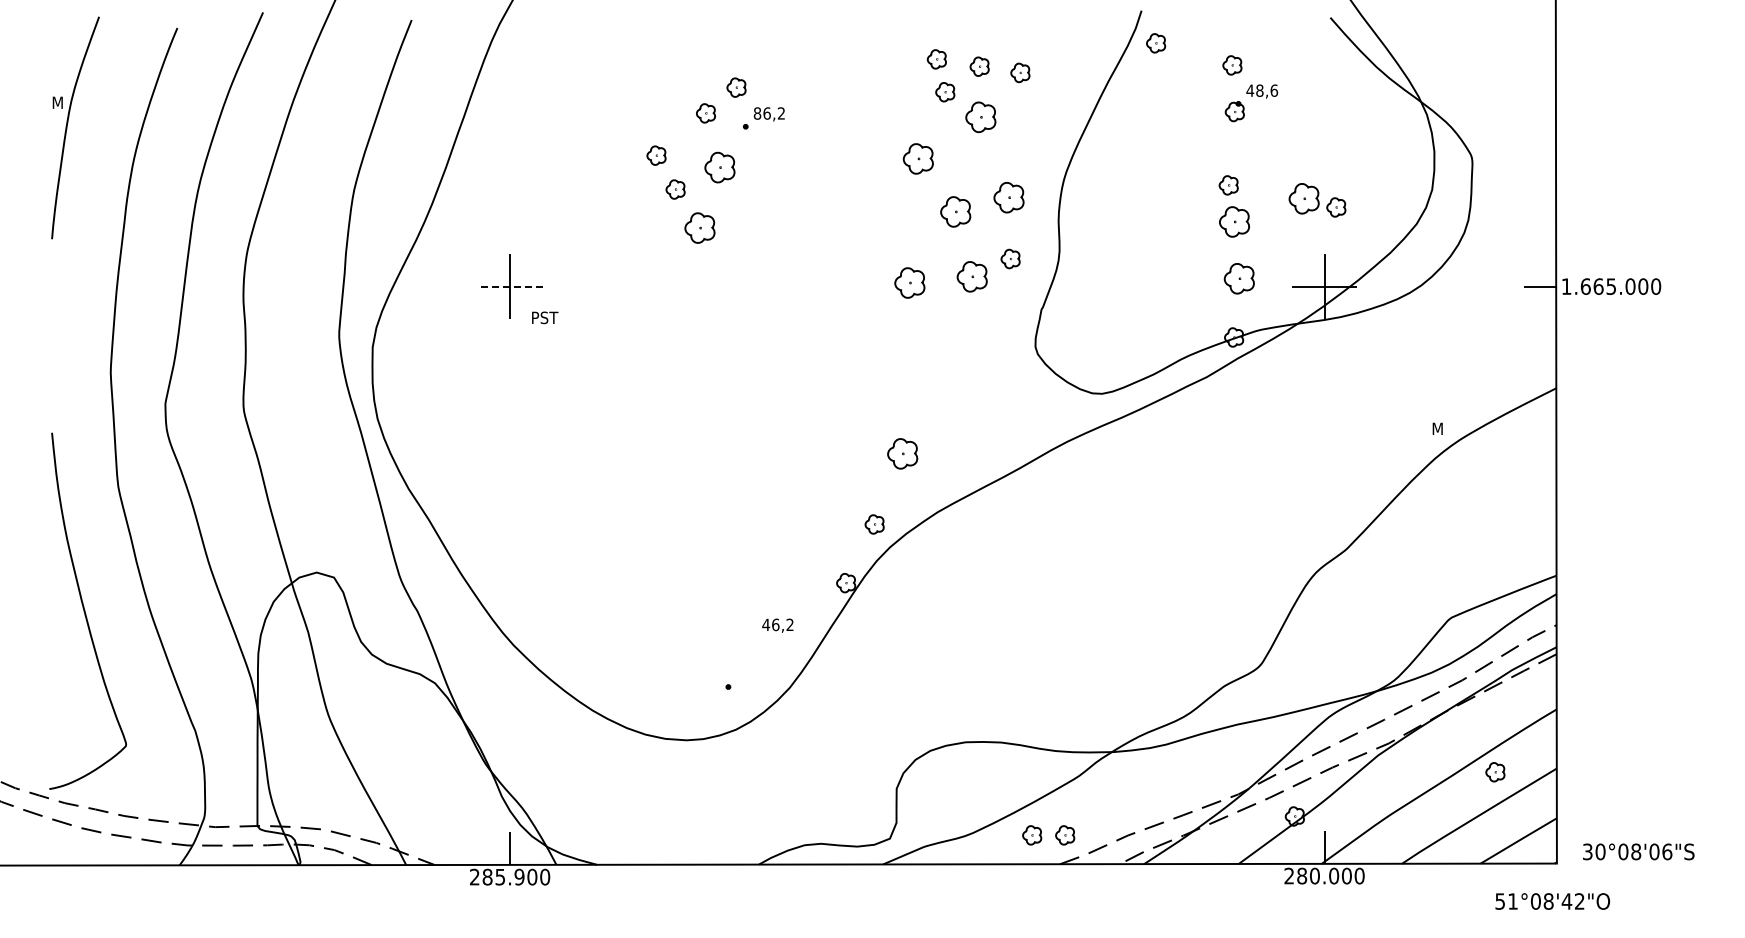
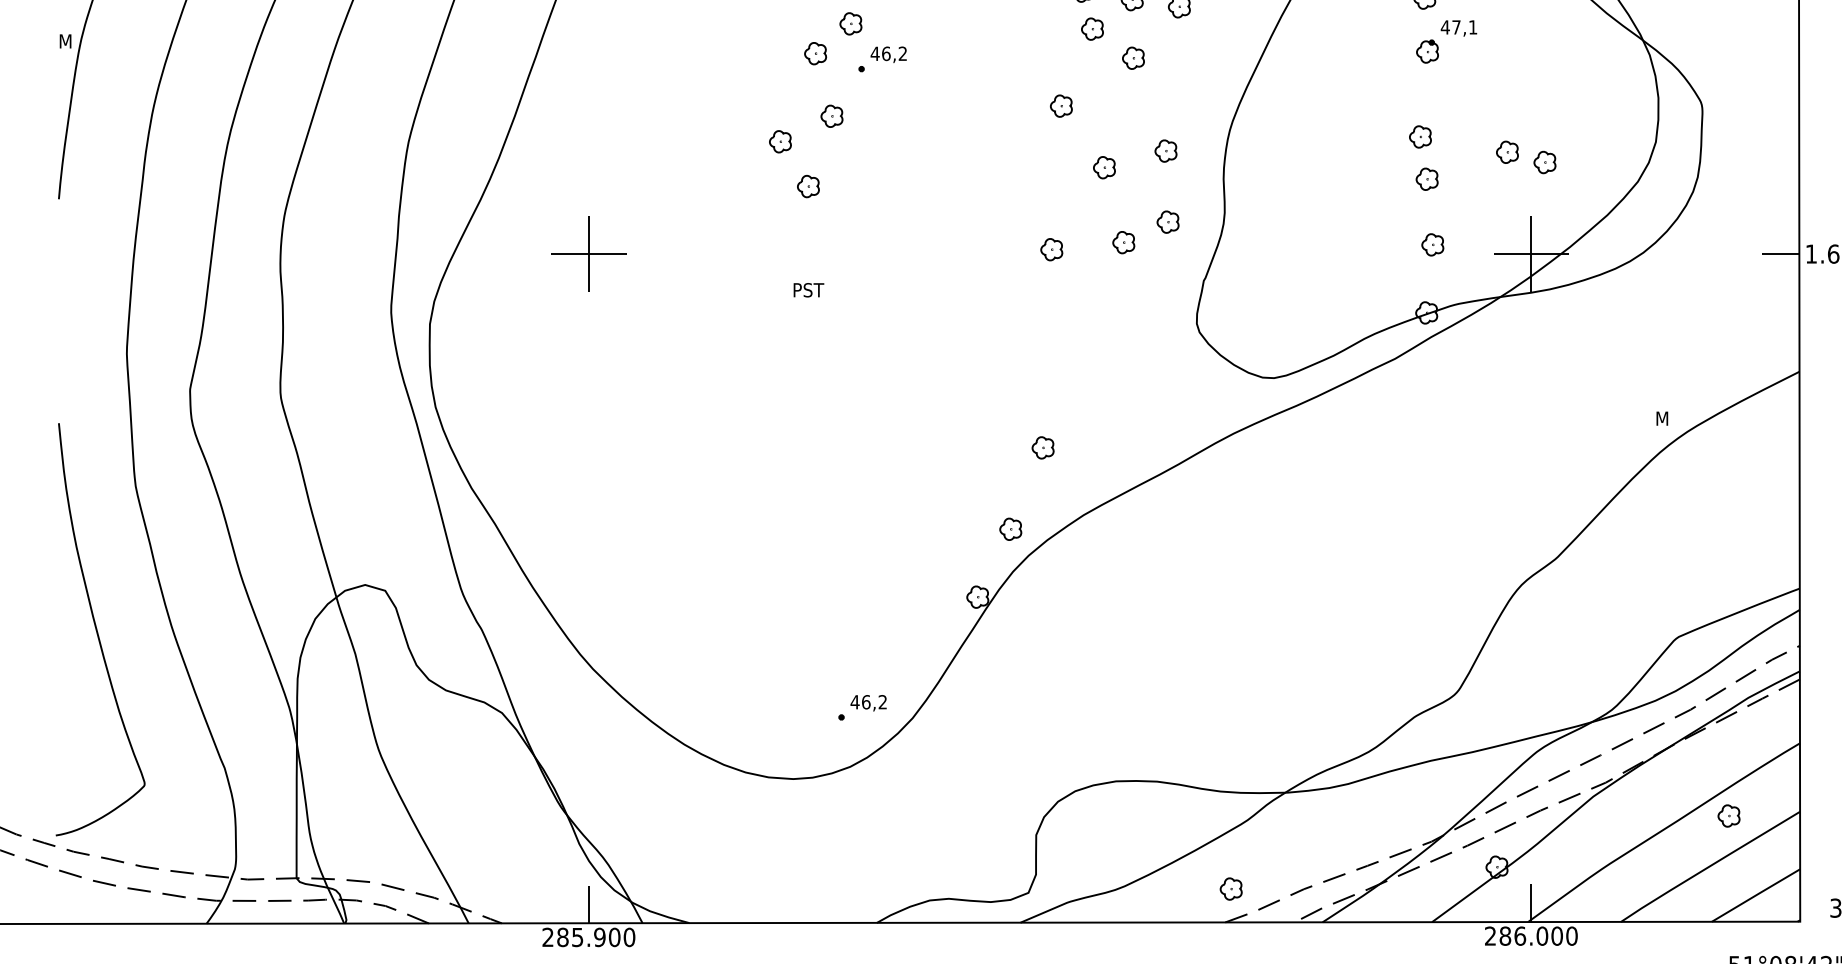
text: (1267, 90) -> (1465, 27), 48,6 -> 47,1
text: (757, 113) -> (875, 53), 86,2 -> 46,2
part: (980, 117) -> (1133, 58), size x0.62
part: (656, 155) -> (758, 102), removed
part: (918, 158) -> (1061, 105), size x0.62
part: (720, 167) -> (832, 116), size x0.62
part: (1008, 197) -> (1165, 150), size x0.62
part: (1303, 198) -> (1506, 152), size x0.62
part: (955, 211) -> (1104, 167), size x0.62
part: (1234, 221) -> (1427, 178), size x0.62
part: (699, 228) -> (808, 186), size x0.62
part: (972, 276) -> (1123, 242), size x0.62
part: (1239, 278) -> (1432, 244), size x0.62
part: (910, 282) -> (1052, 249), size x0.62
line: (510, 286) -> (589, 253), dashed -> solid
text: (545, 317) -> (809, 289), moved
part: (902, 454) -> (1042, 448), size x0.62
text: (777, 625) -> (868, 702), moved
part: (1032, 835) -> (1193, 889), removed
text: (1314, 875) -> (1519, 935), 280.000 -> 286.000

